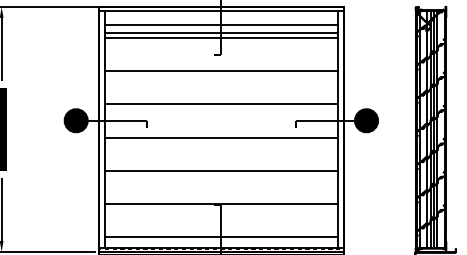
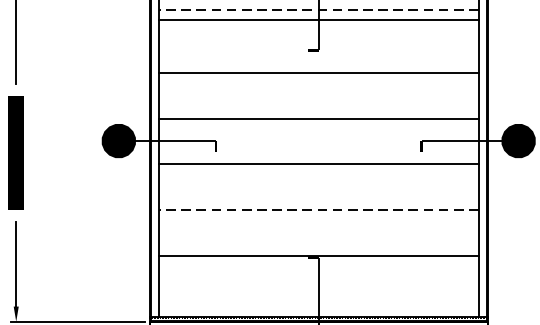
line: (220, 25) -> (317, 9), solid -> dashed
line: (221, 38) -> (318, 27), removed
line: (220, 170) -> (317, 209), solid -> dashed
line: (221, 237) -> (318, 301), removed

